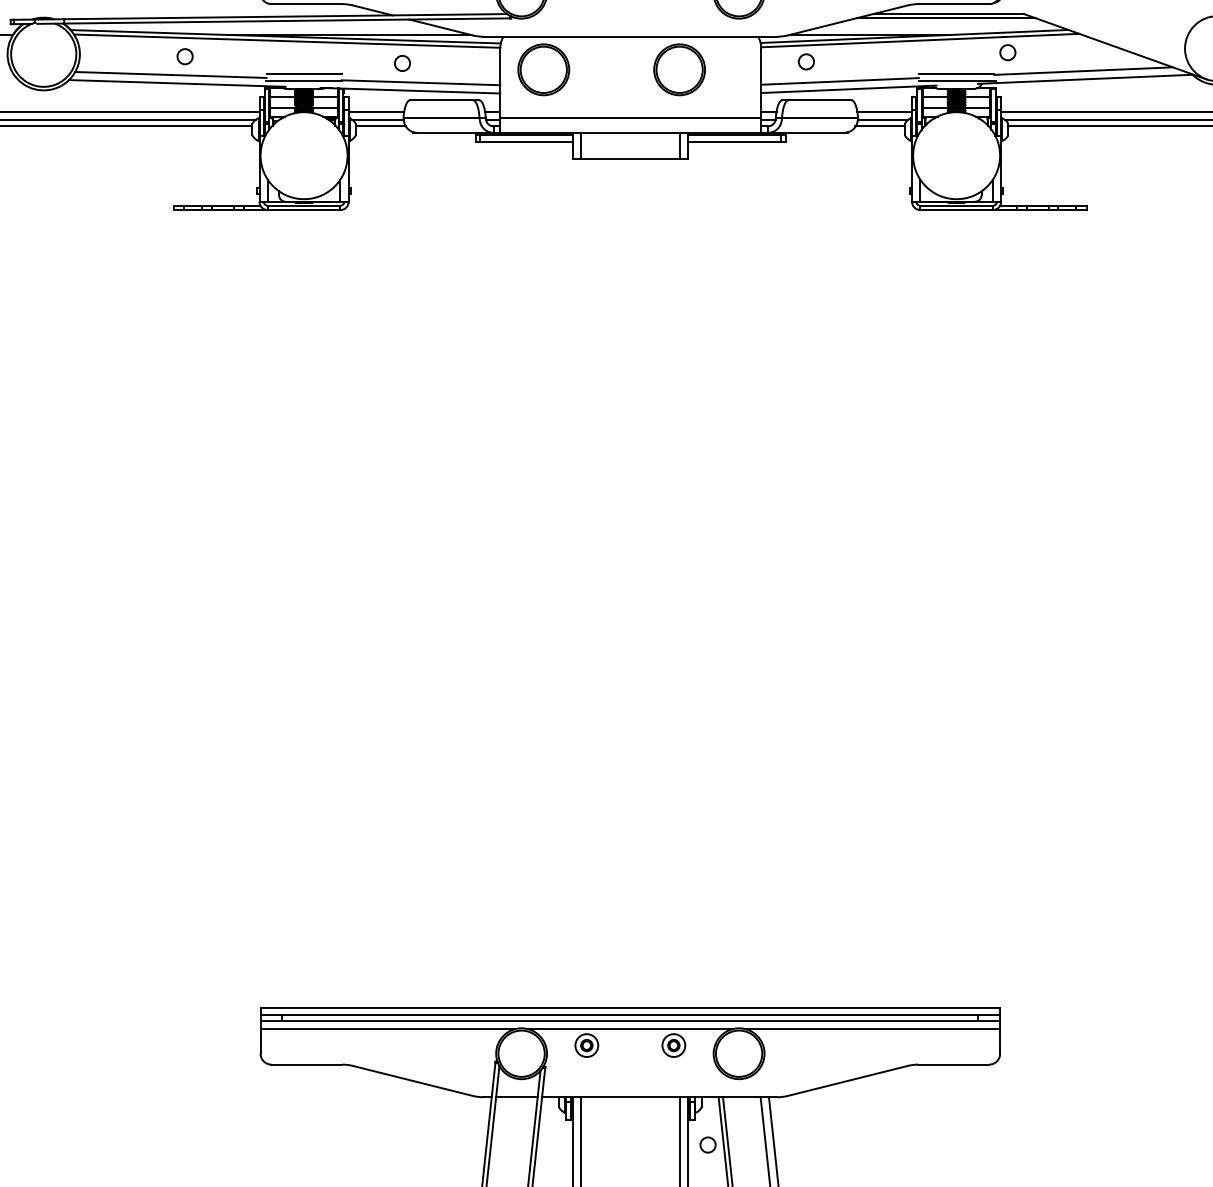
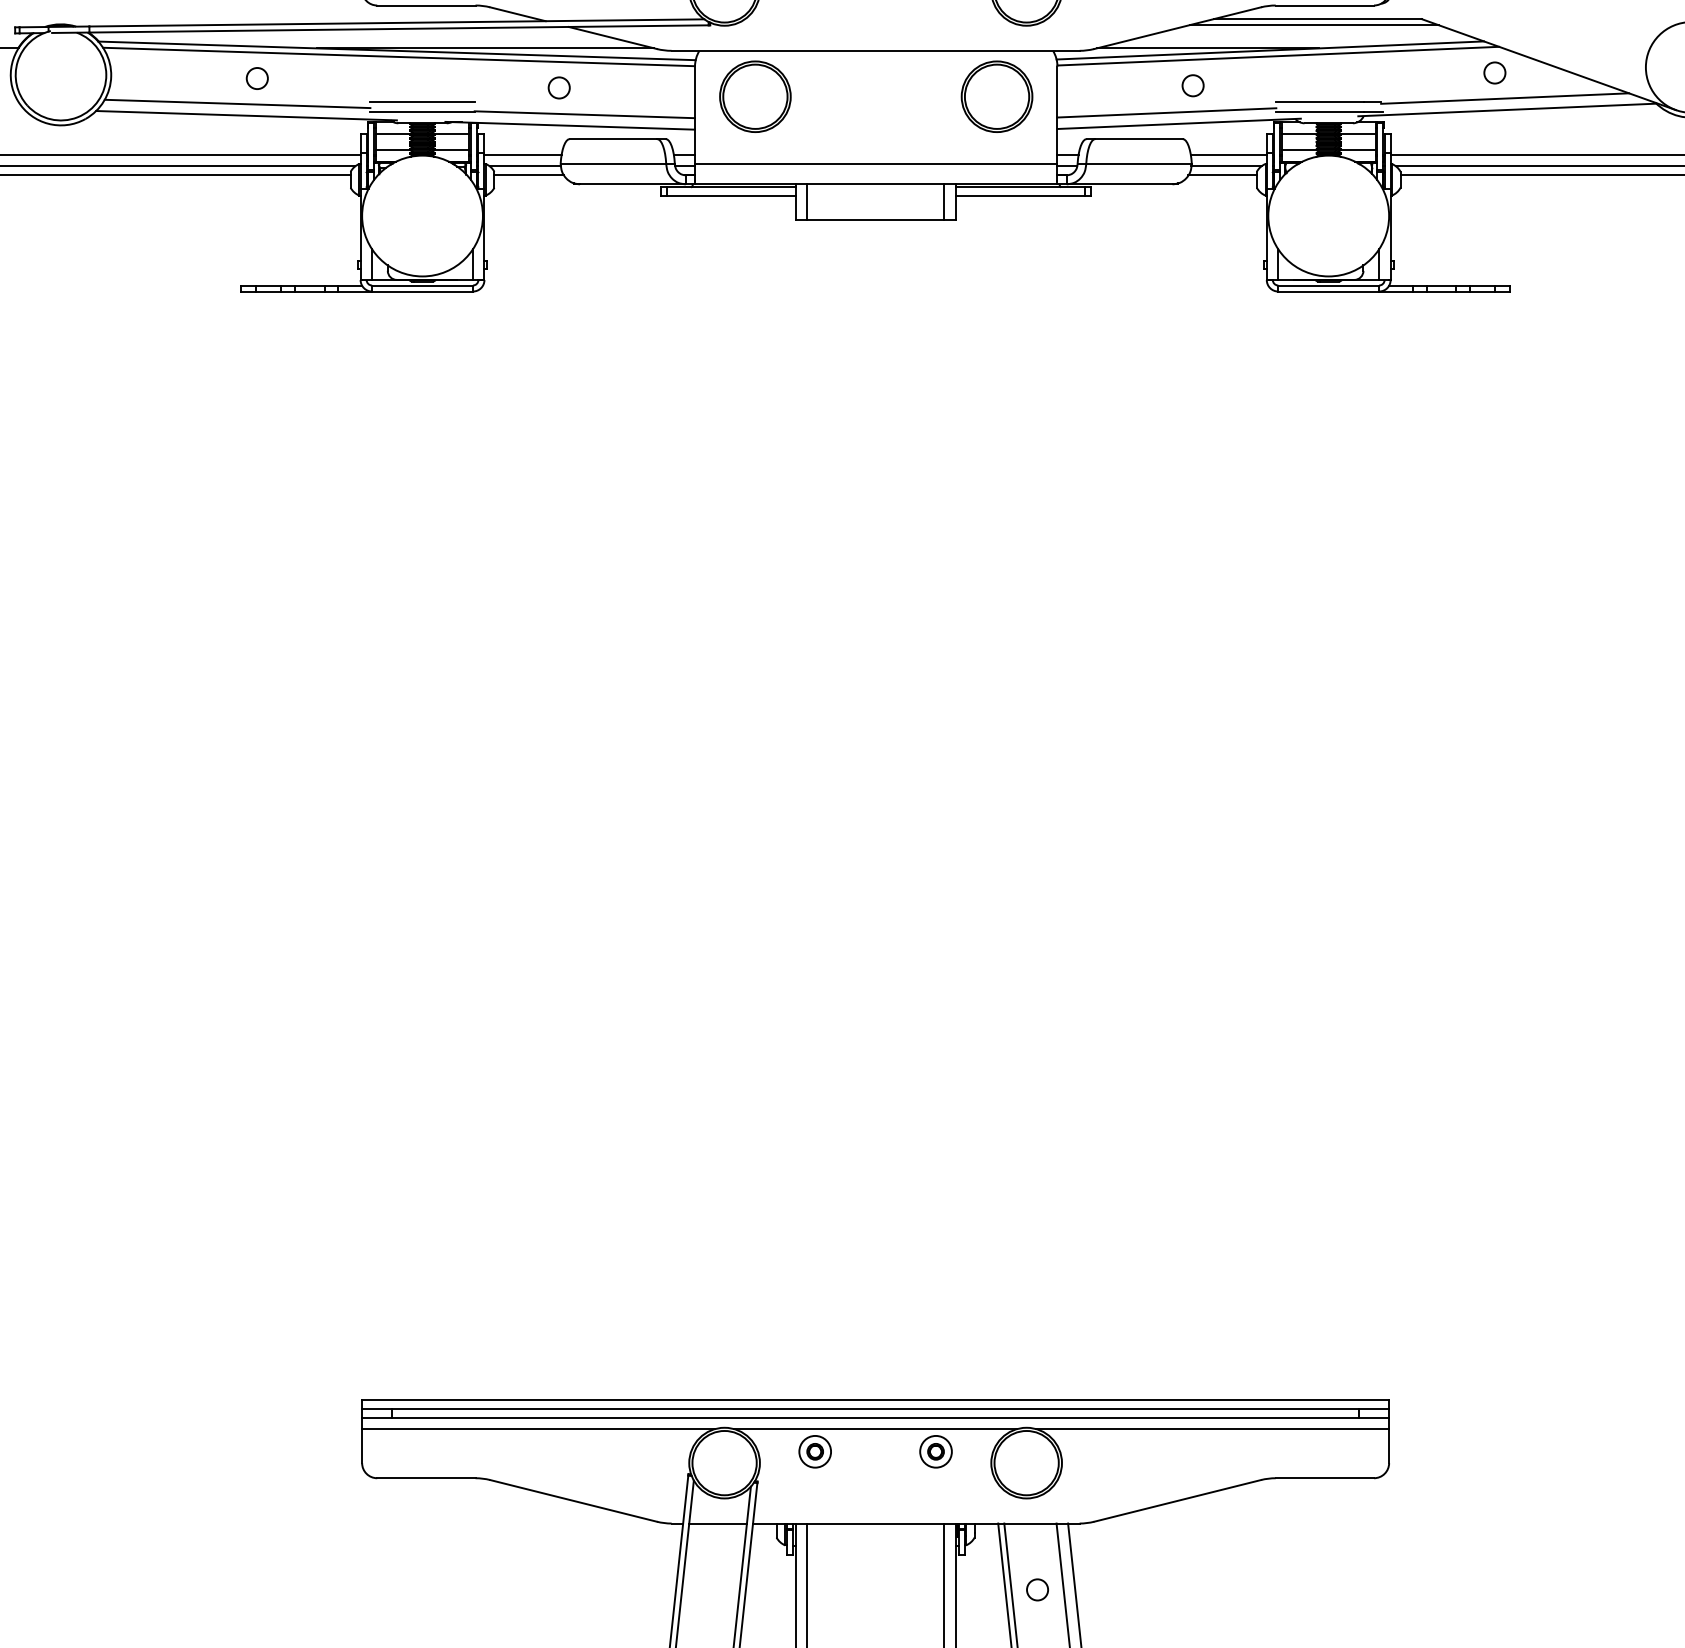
circle: (1007, 52) -> (1494, 72), moved
circle: (805, 61) -> (1192, 85), moved
part: (679, 69) -> (996, 96), moved
circle: (708, 1144) -> (1037, 1589), moved

